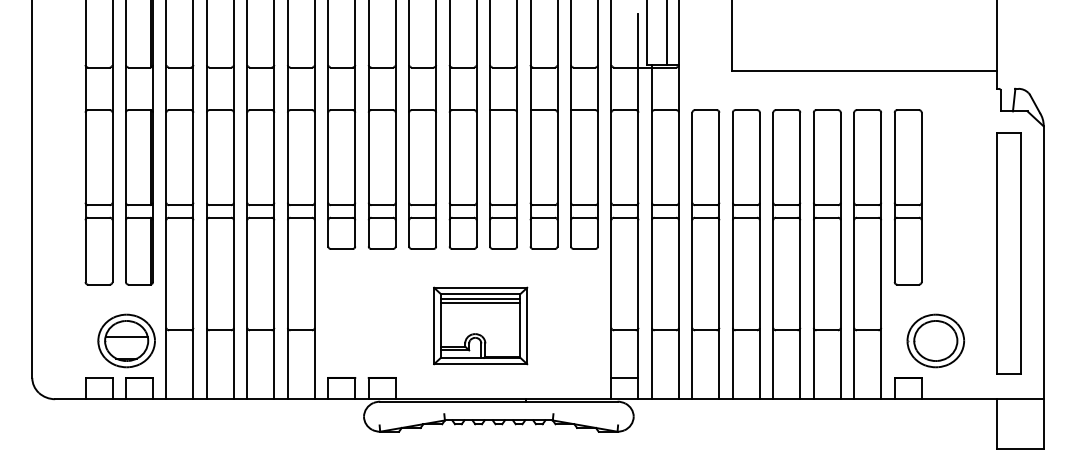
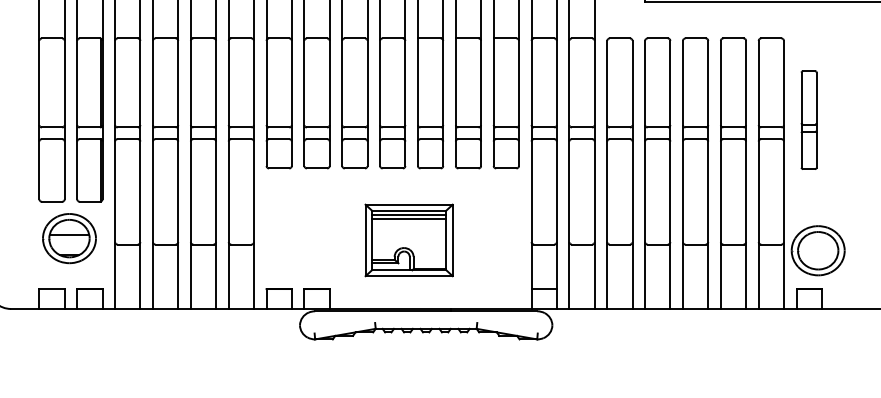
part: (907, 197) -> (808, 120), size x0.6
part: (126, 340) -> (69, 238), moved
part: (935, 340) -> (817, 250), moved

